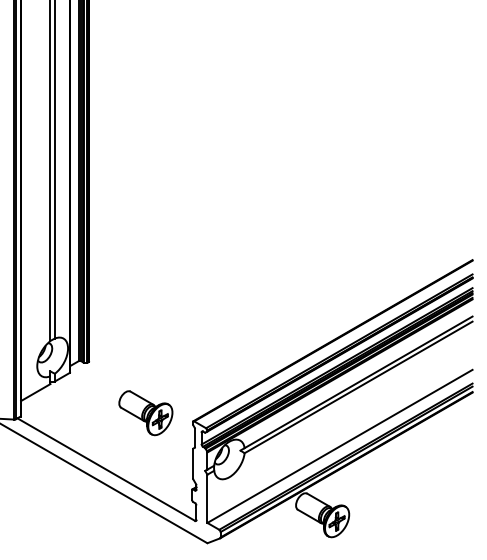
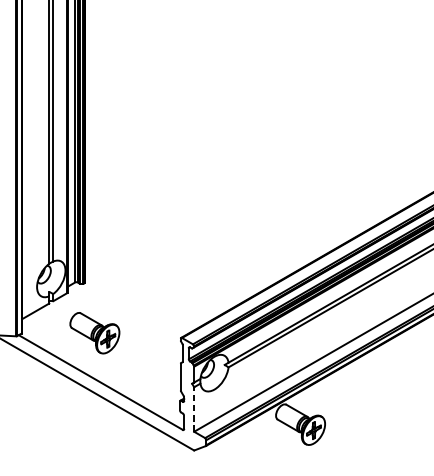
part: (145, 413) -> (94, 333), moved
line: (207, 498) -> (194, 409), solid -> dashed

